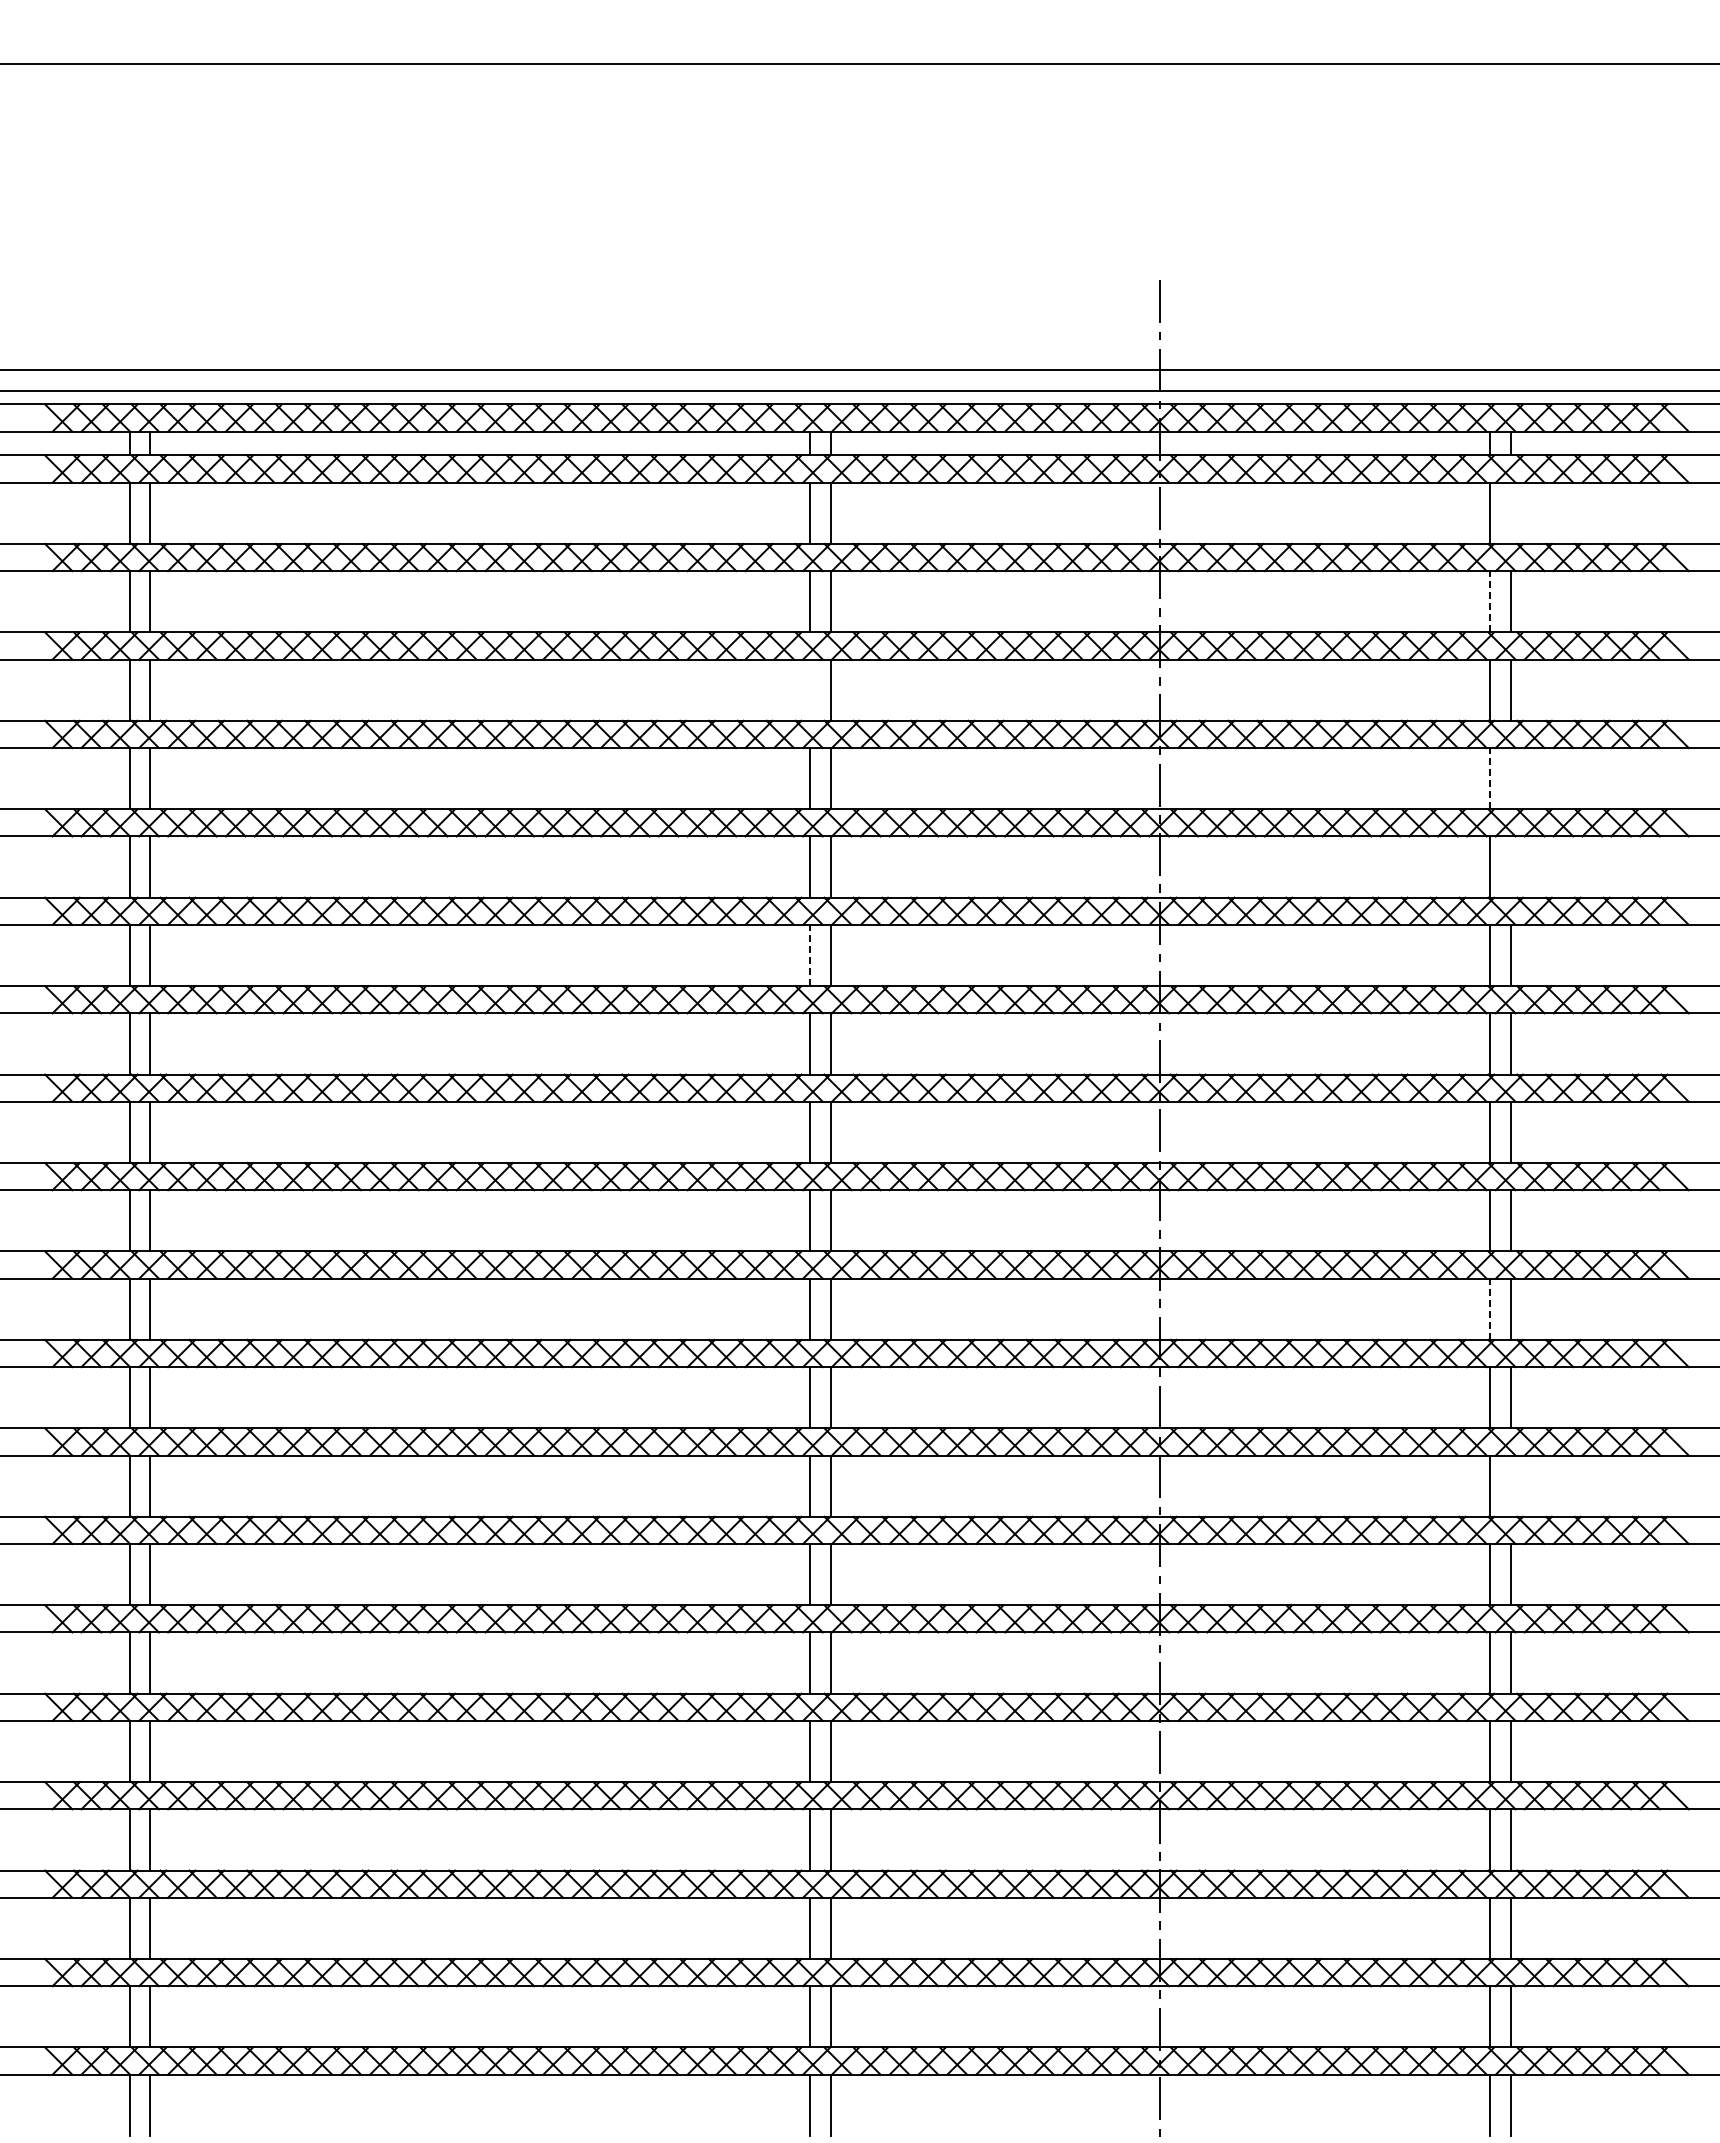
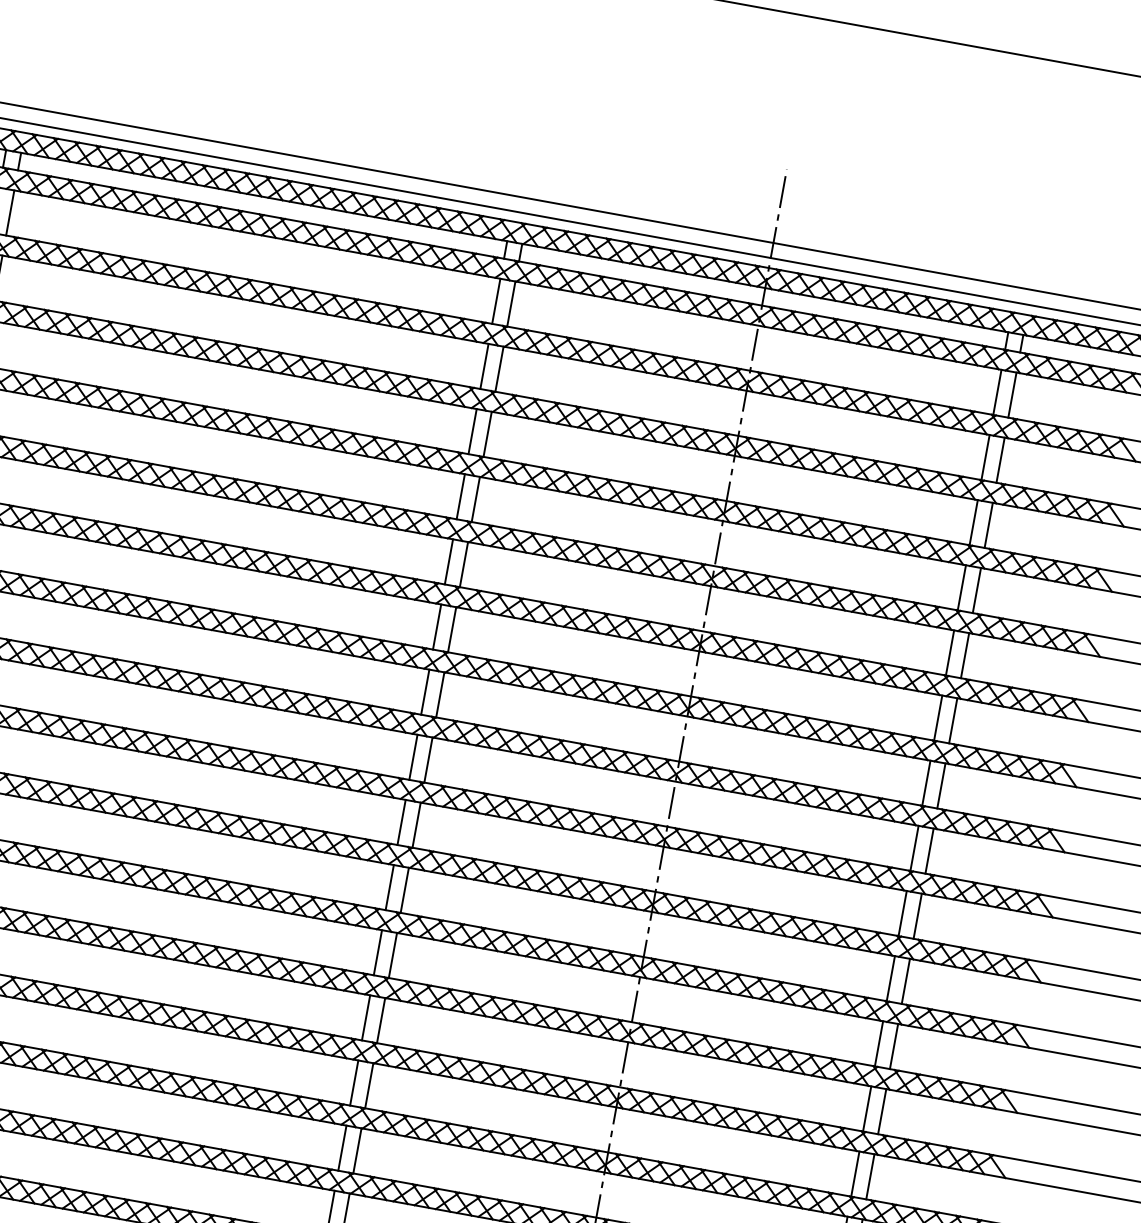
line: (1510, 512) -> (1012, 394), added
line: (1490, 601) -> (985, 457), dashed -> solid
line: (810, 689) -> (473, 431), added
line: (1490, 778) -> (961, 587), dashed -> solid
line: (1510, 778) -> (976, 590), added
line: (1510, 866) -> (964, 655), added
line: (810, 955) -> (437, 627), dashed -> solid
line: (1490, 1309) -> (890, 978), dashed -> solid
line: (1510, 1485) -> (882, 1111), added

